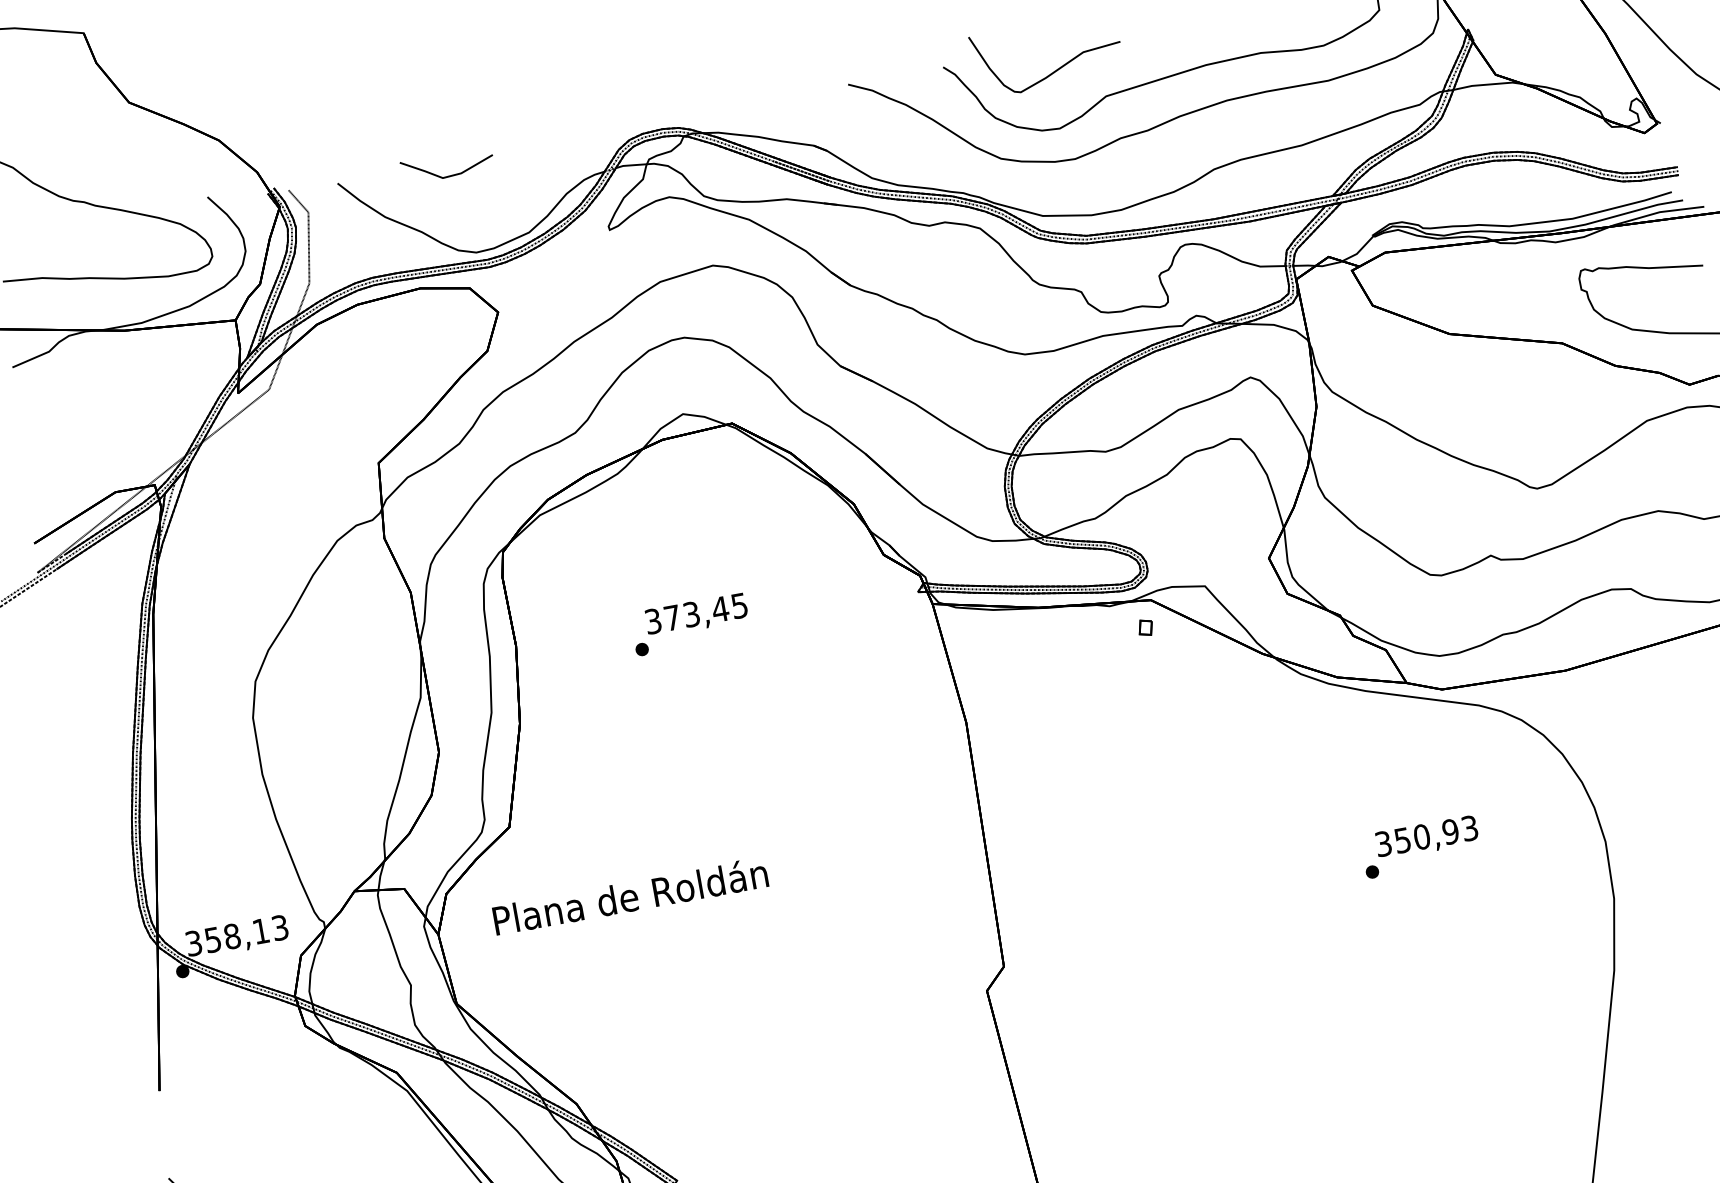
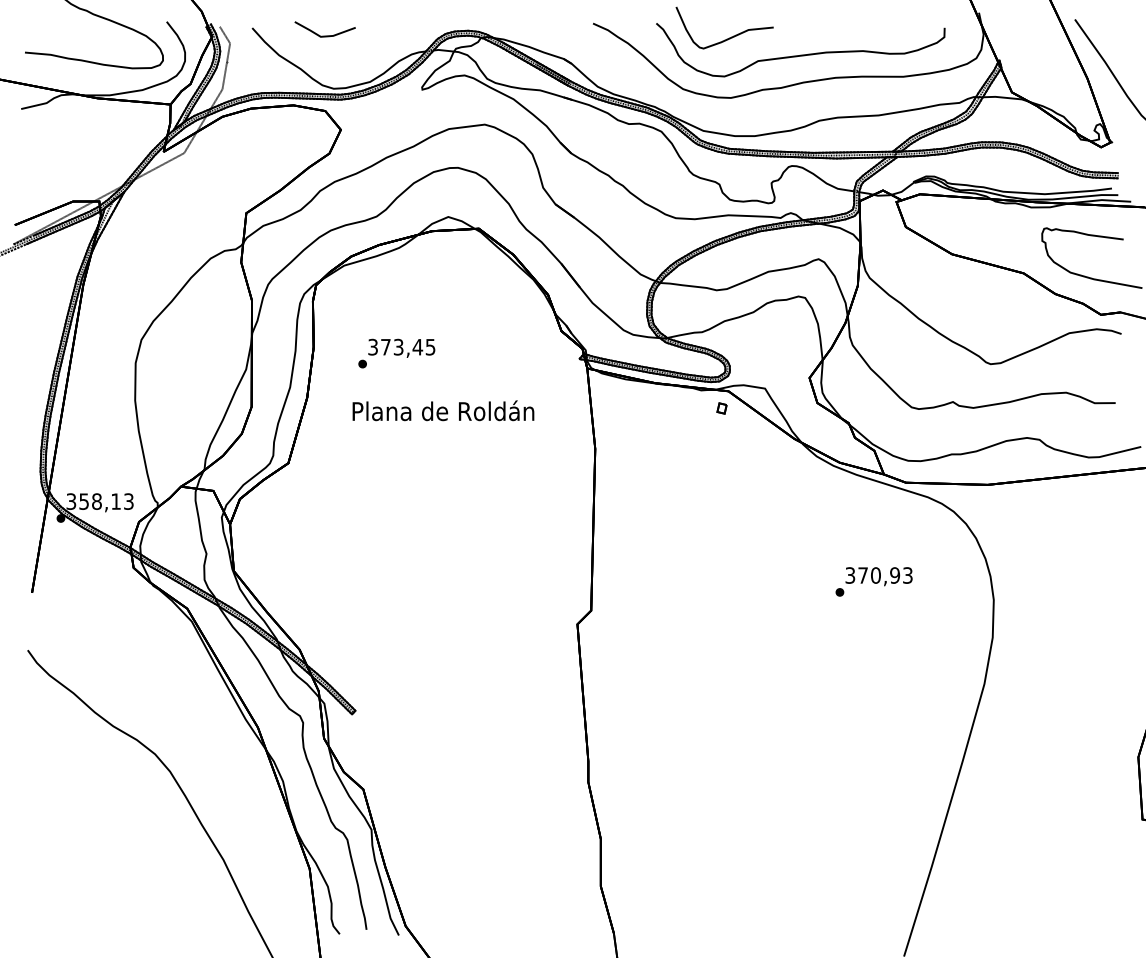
text: (690, 624) -> (396, 353), moved
text: (1401, 840) -> (862, 575), 350,93 -> 370,93
text: (630, 895) -> (443, 410), moved

